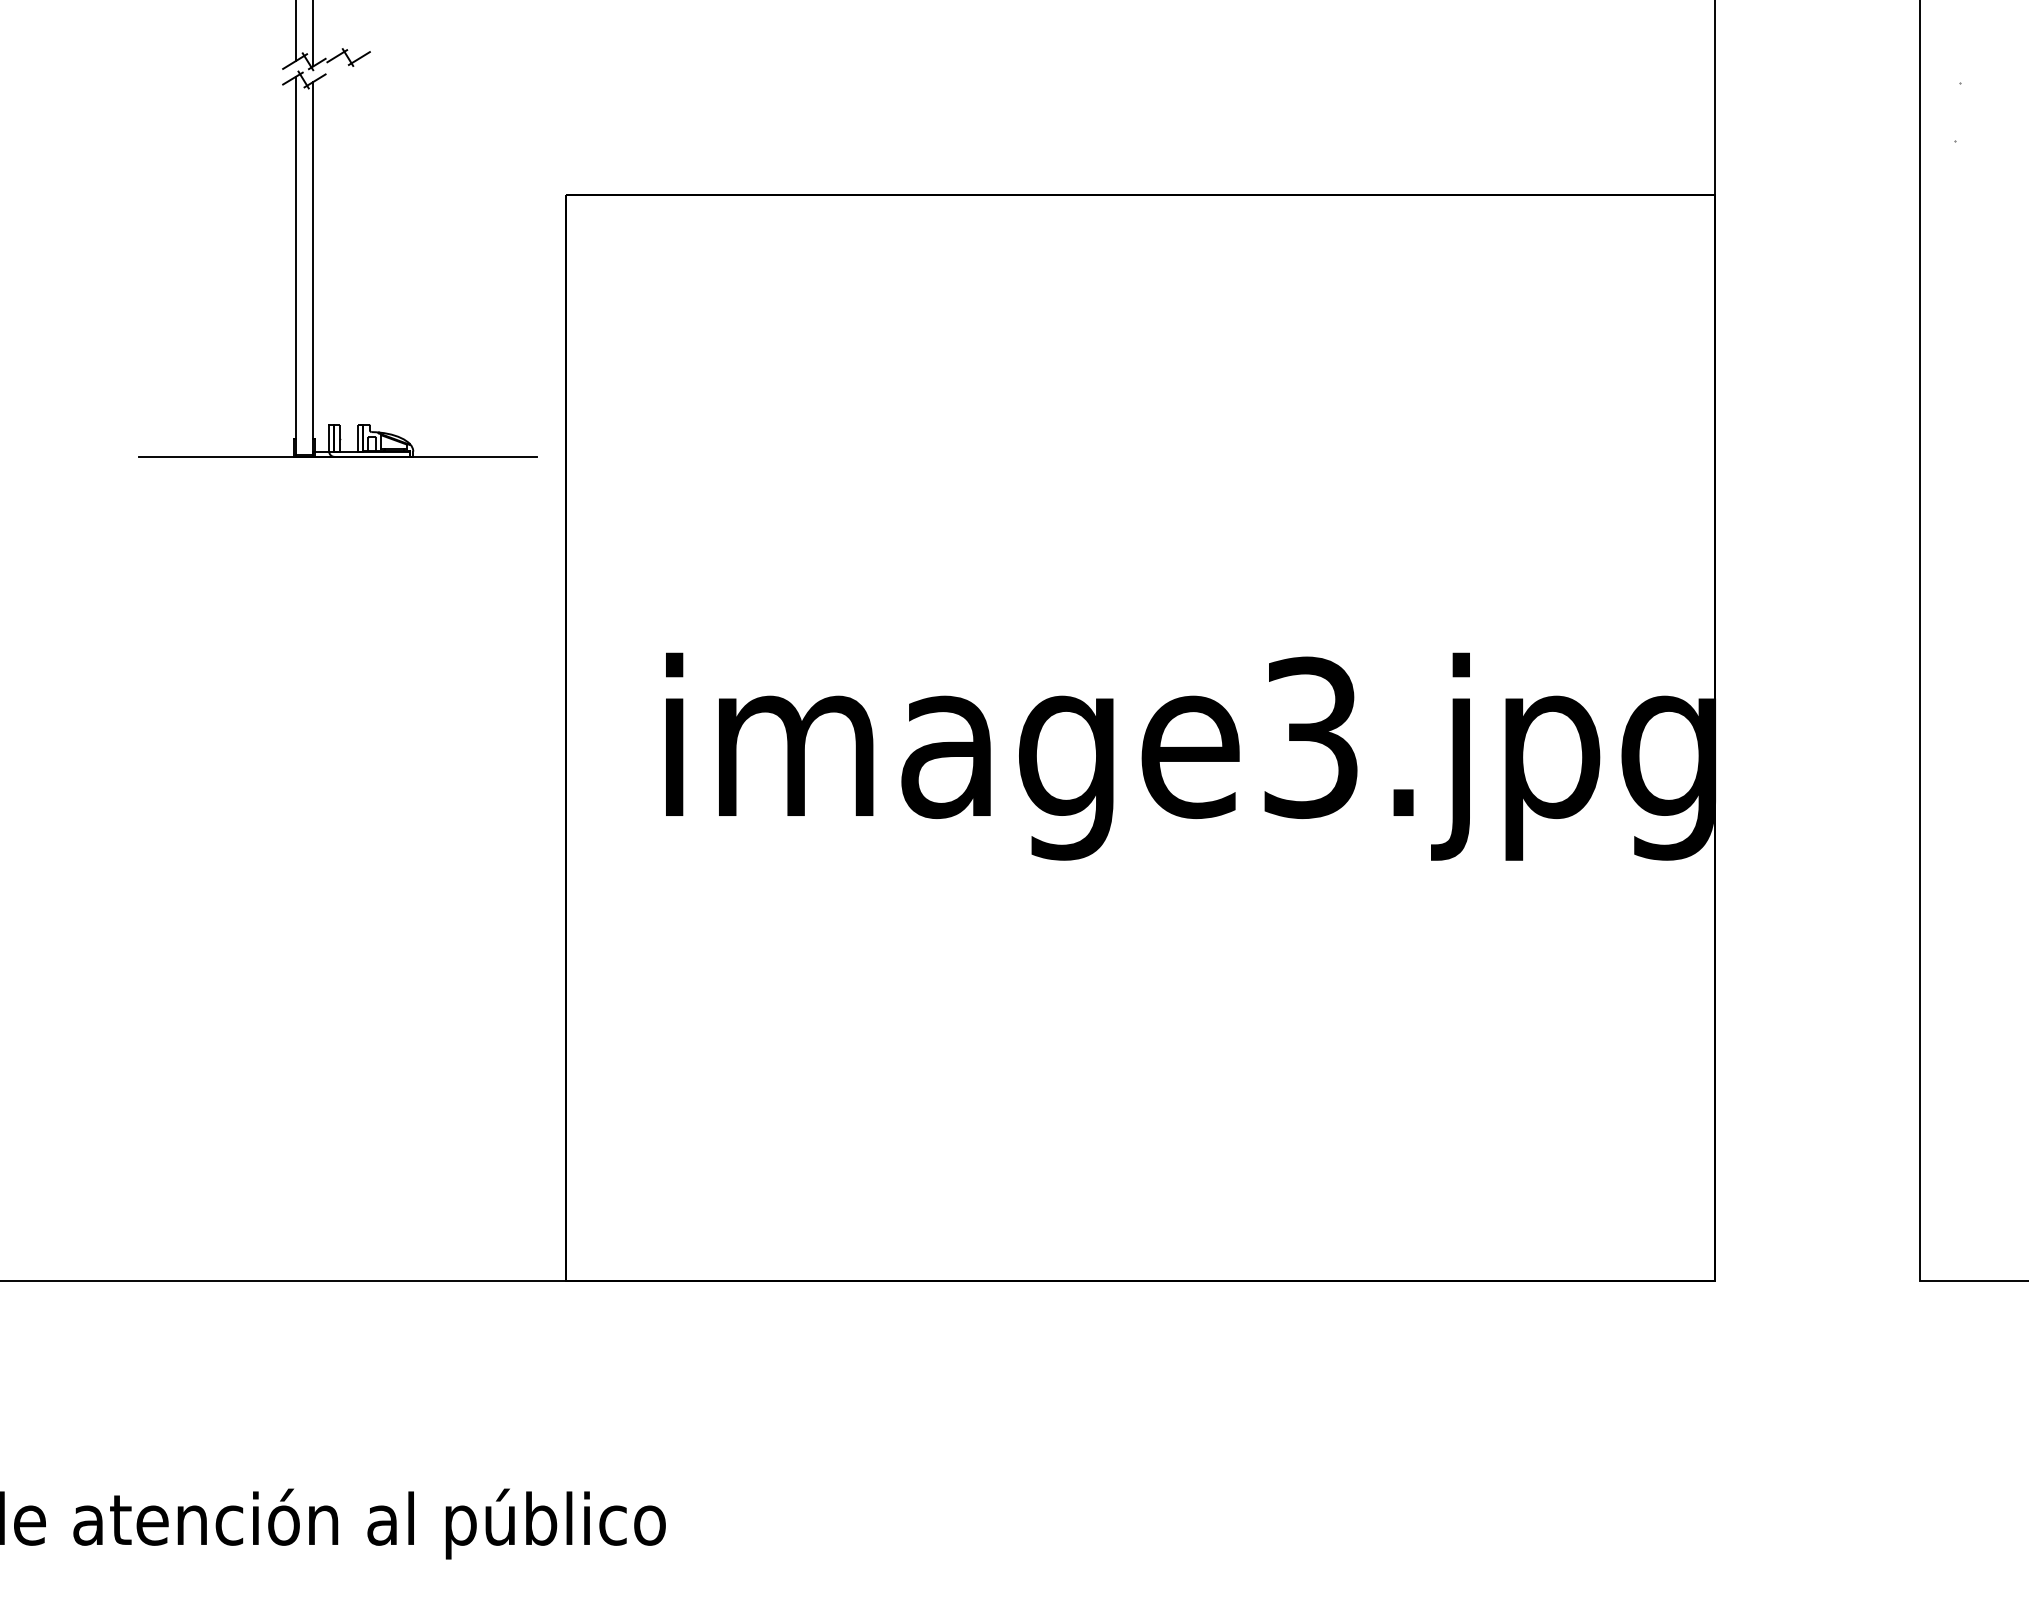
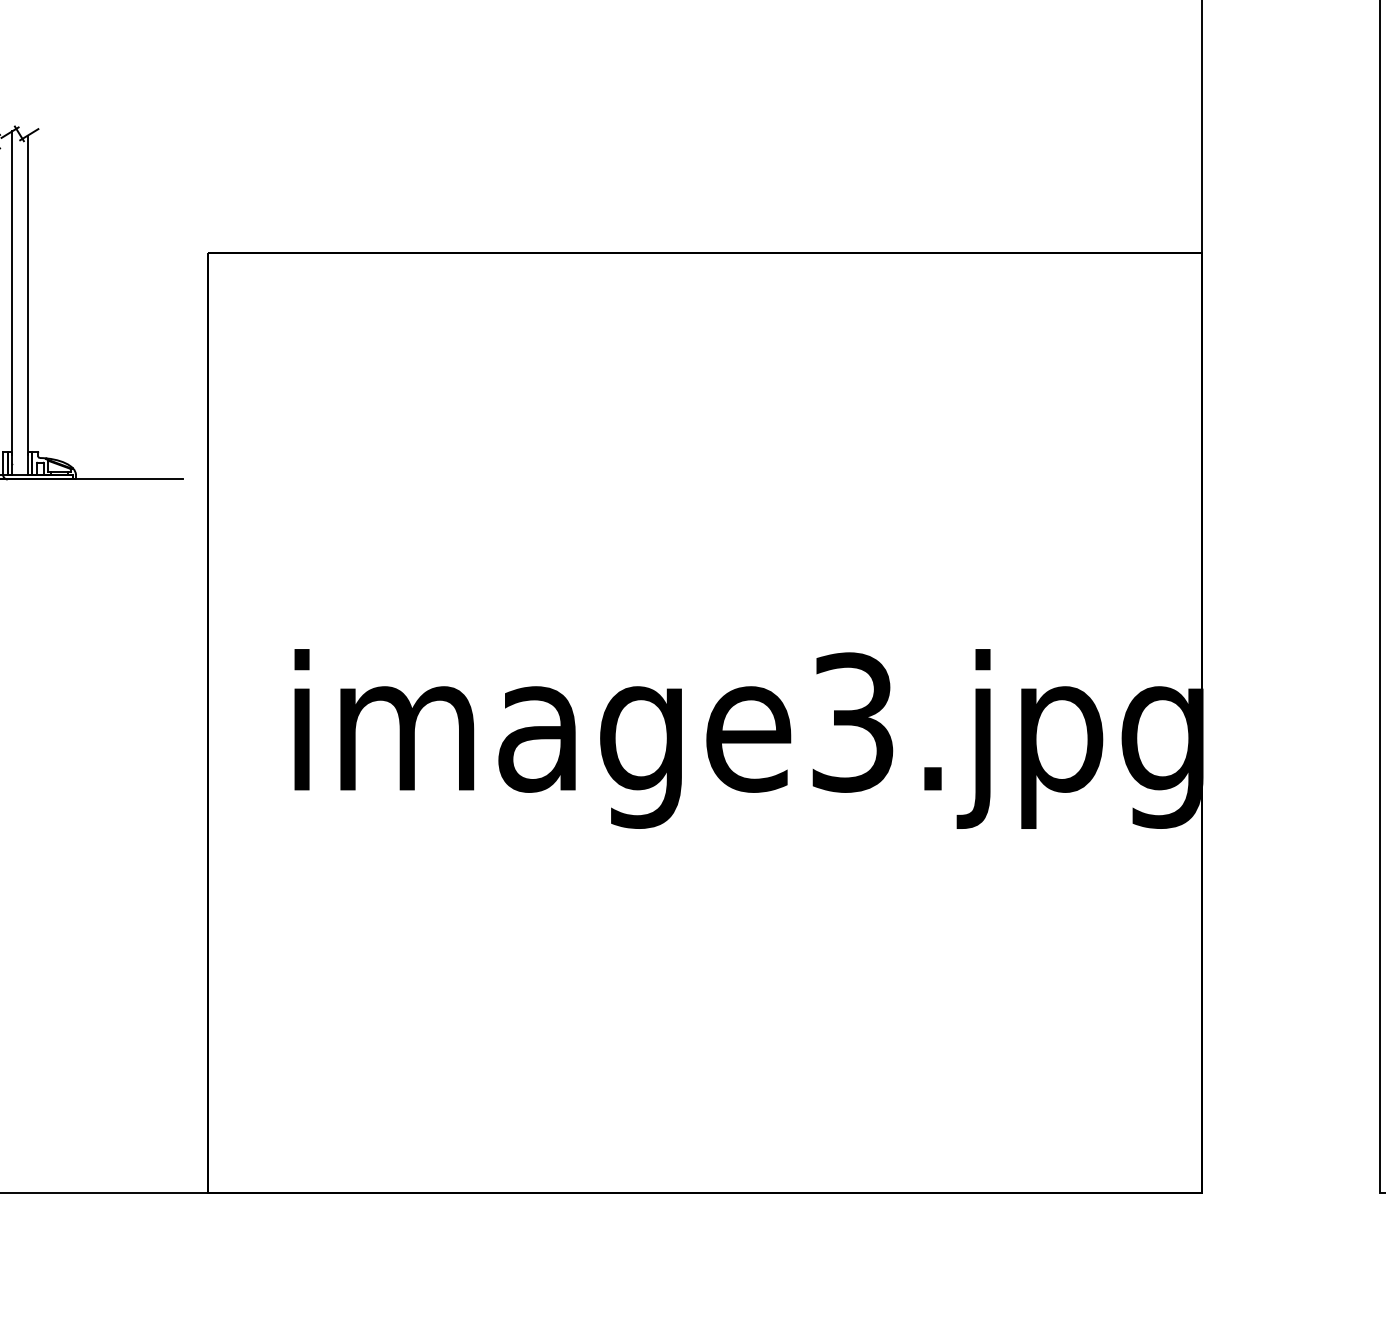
line: (339, 241) -> (12, 293), added
line: (357, 243) -> (27, 294), added

